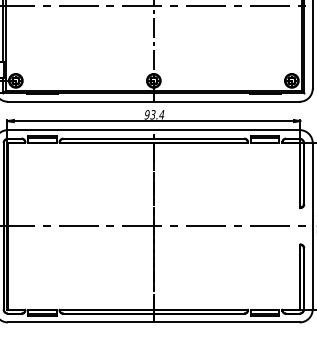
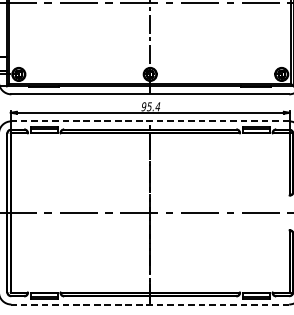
text: (153, 114) -> (149, 106), 93.4 -> 95.4
line: (153, 130) -> (149, 121), solid -> dashed
line: (153, 322) -> (149, 304), solid -> dashed

